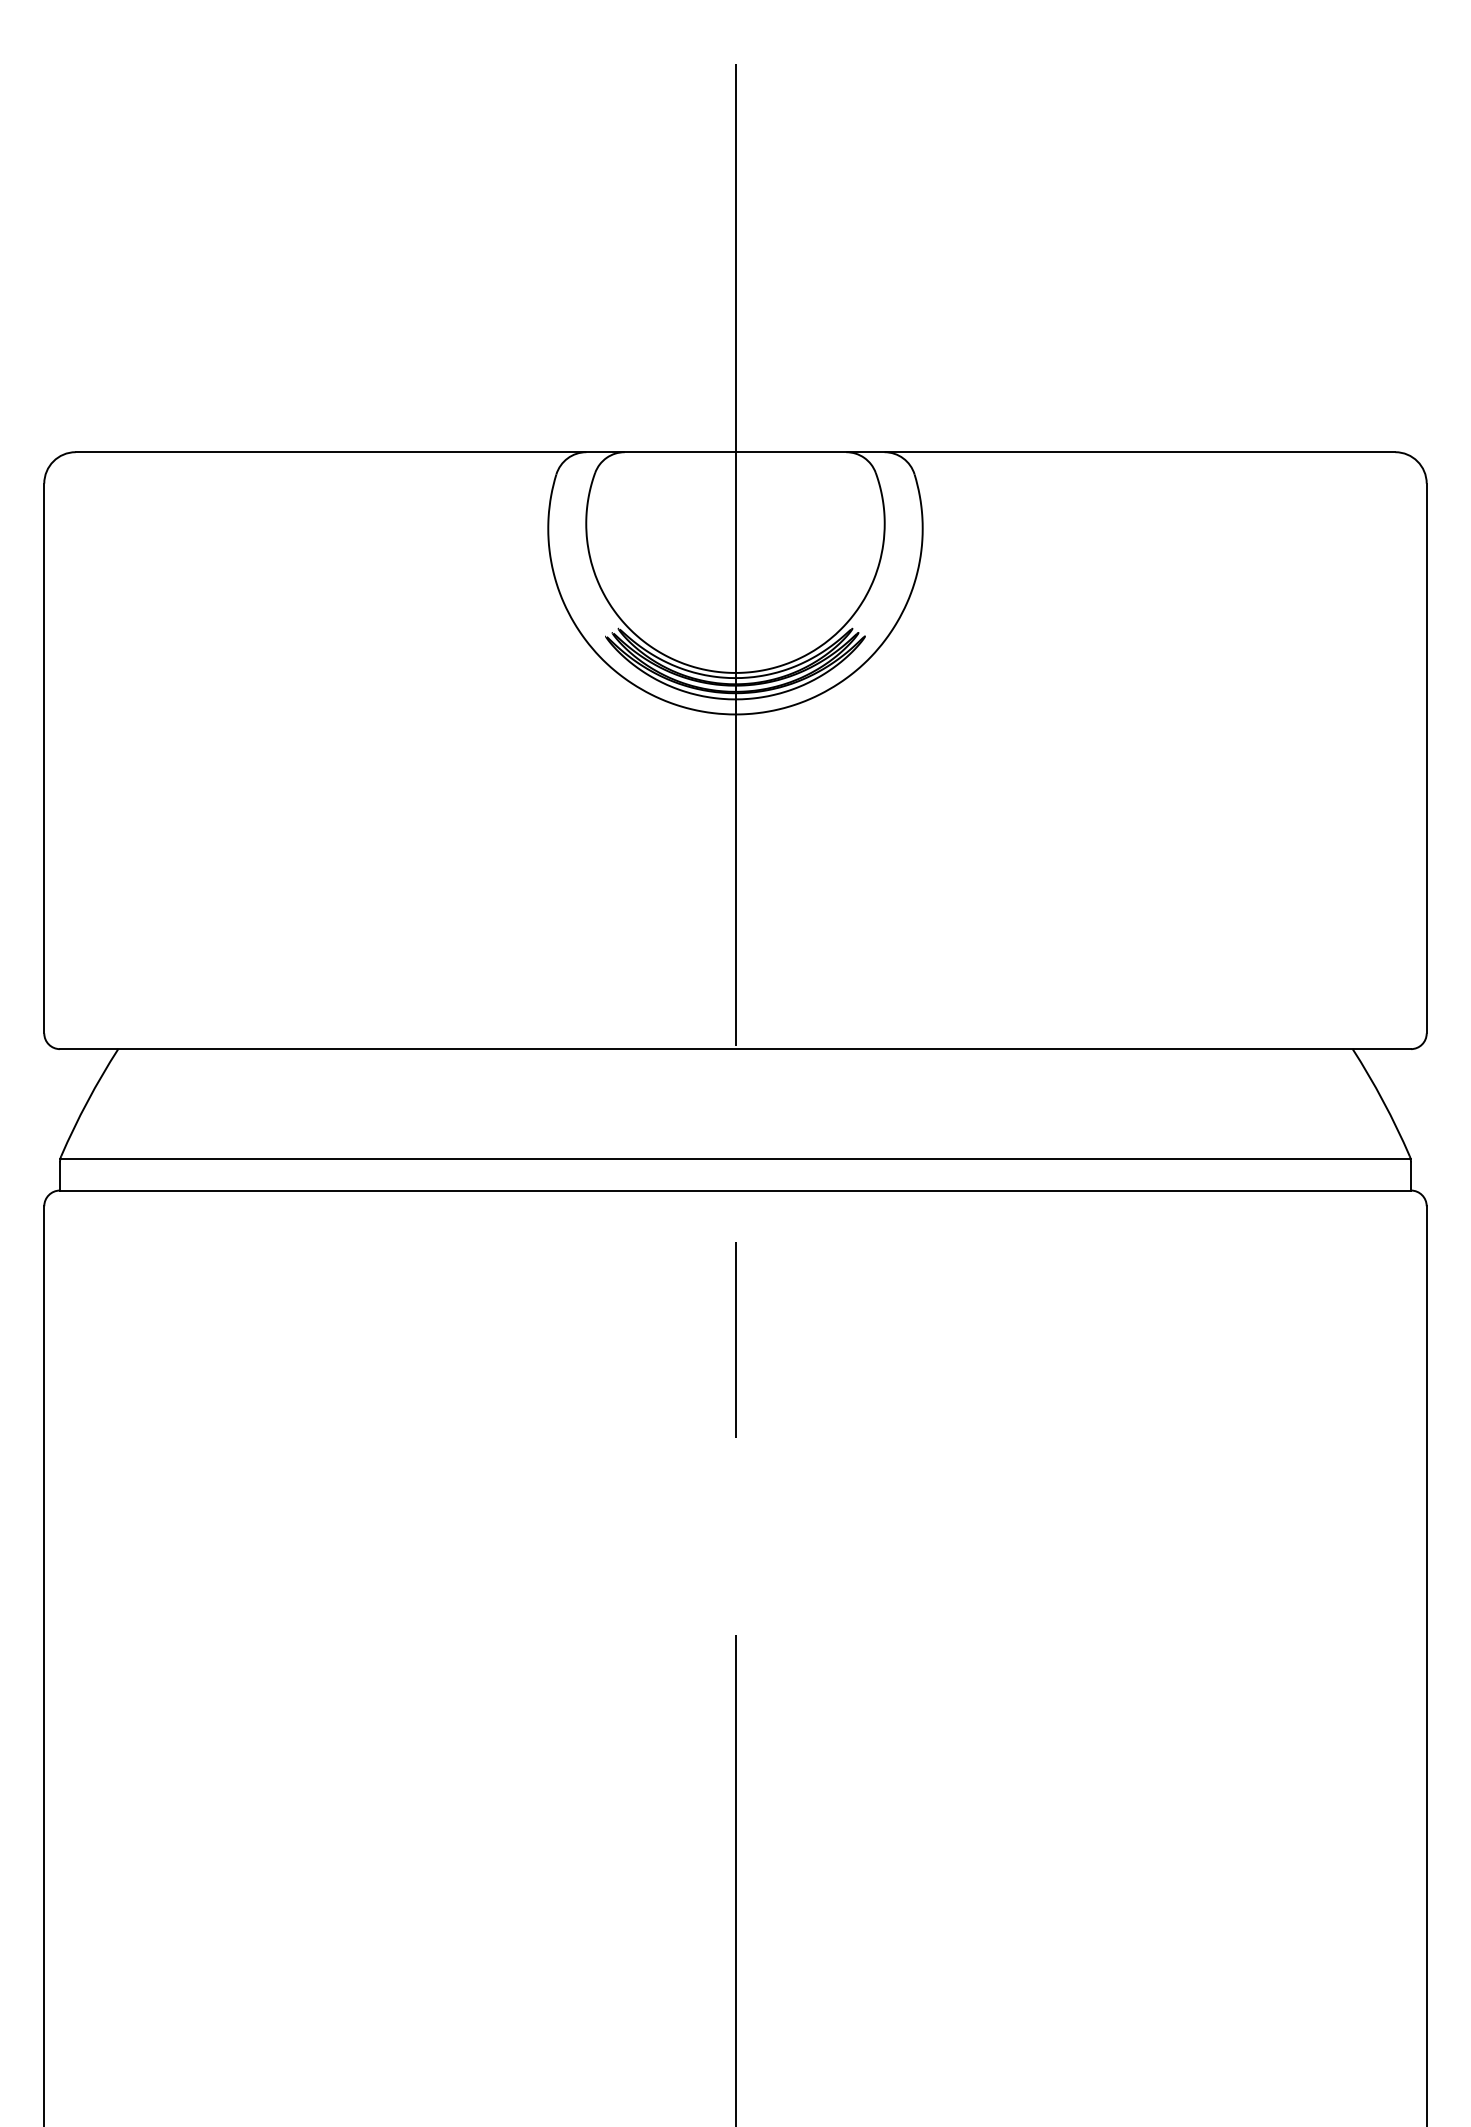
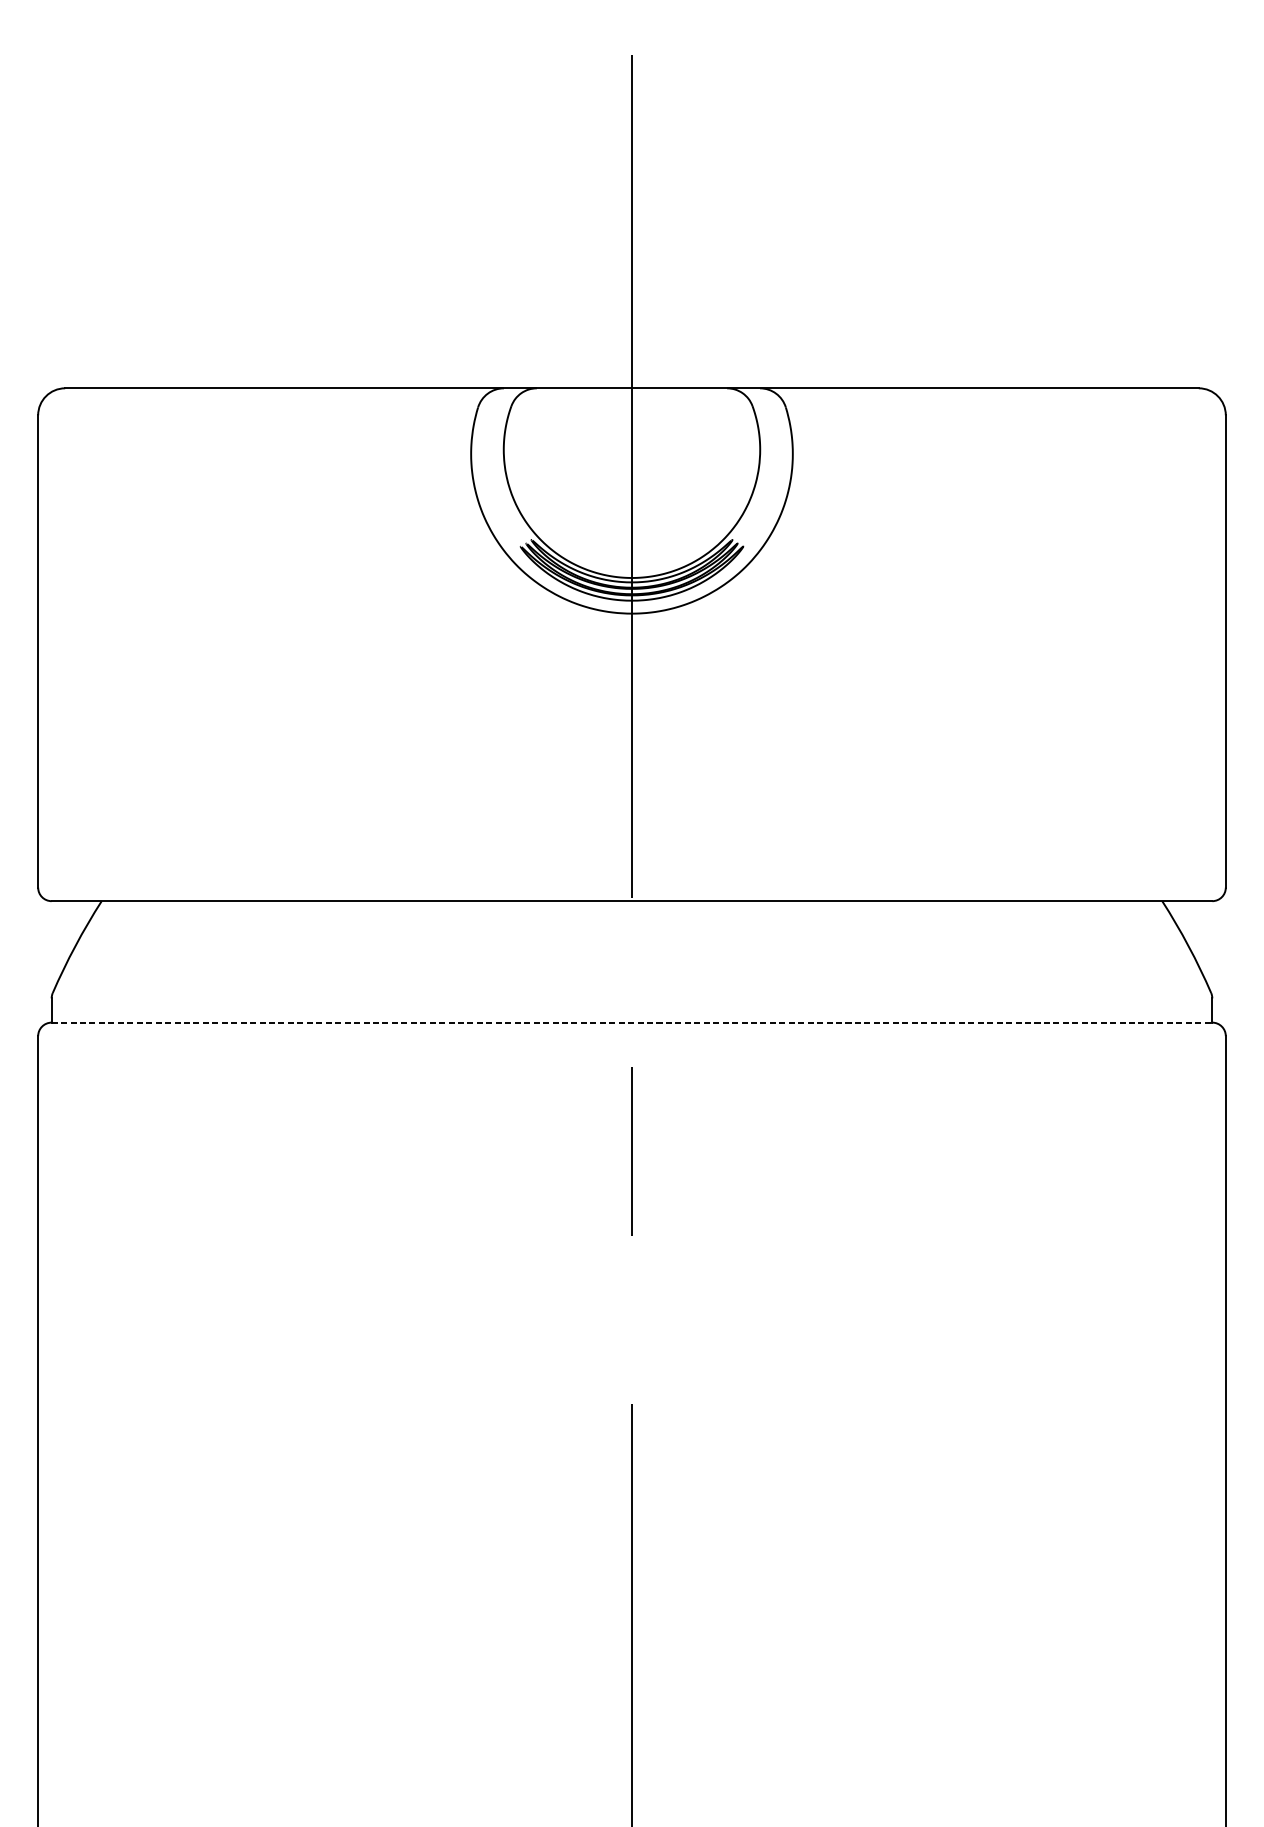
line: (735, 1159) -> (632, 995), removed
line: (735, 1190) -> (632, 1022), solid -> dashed

